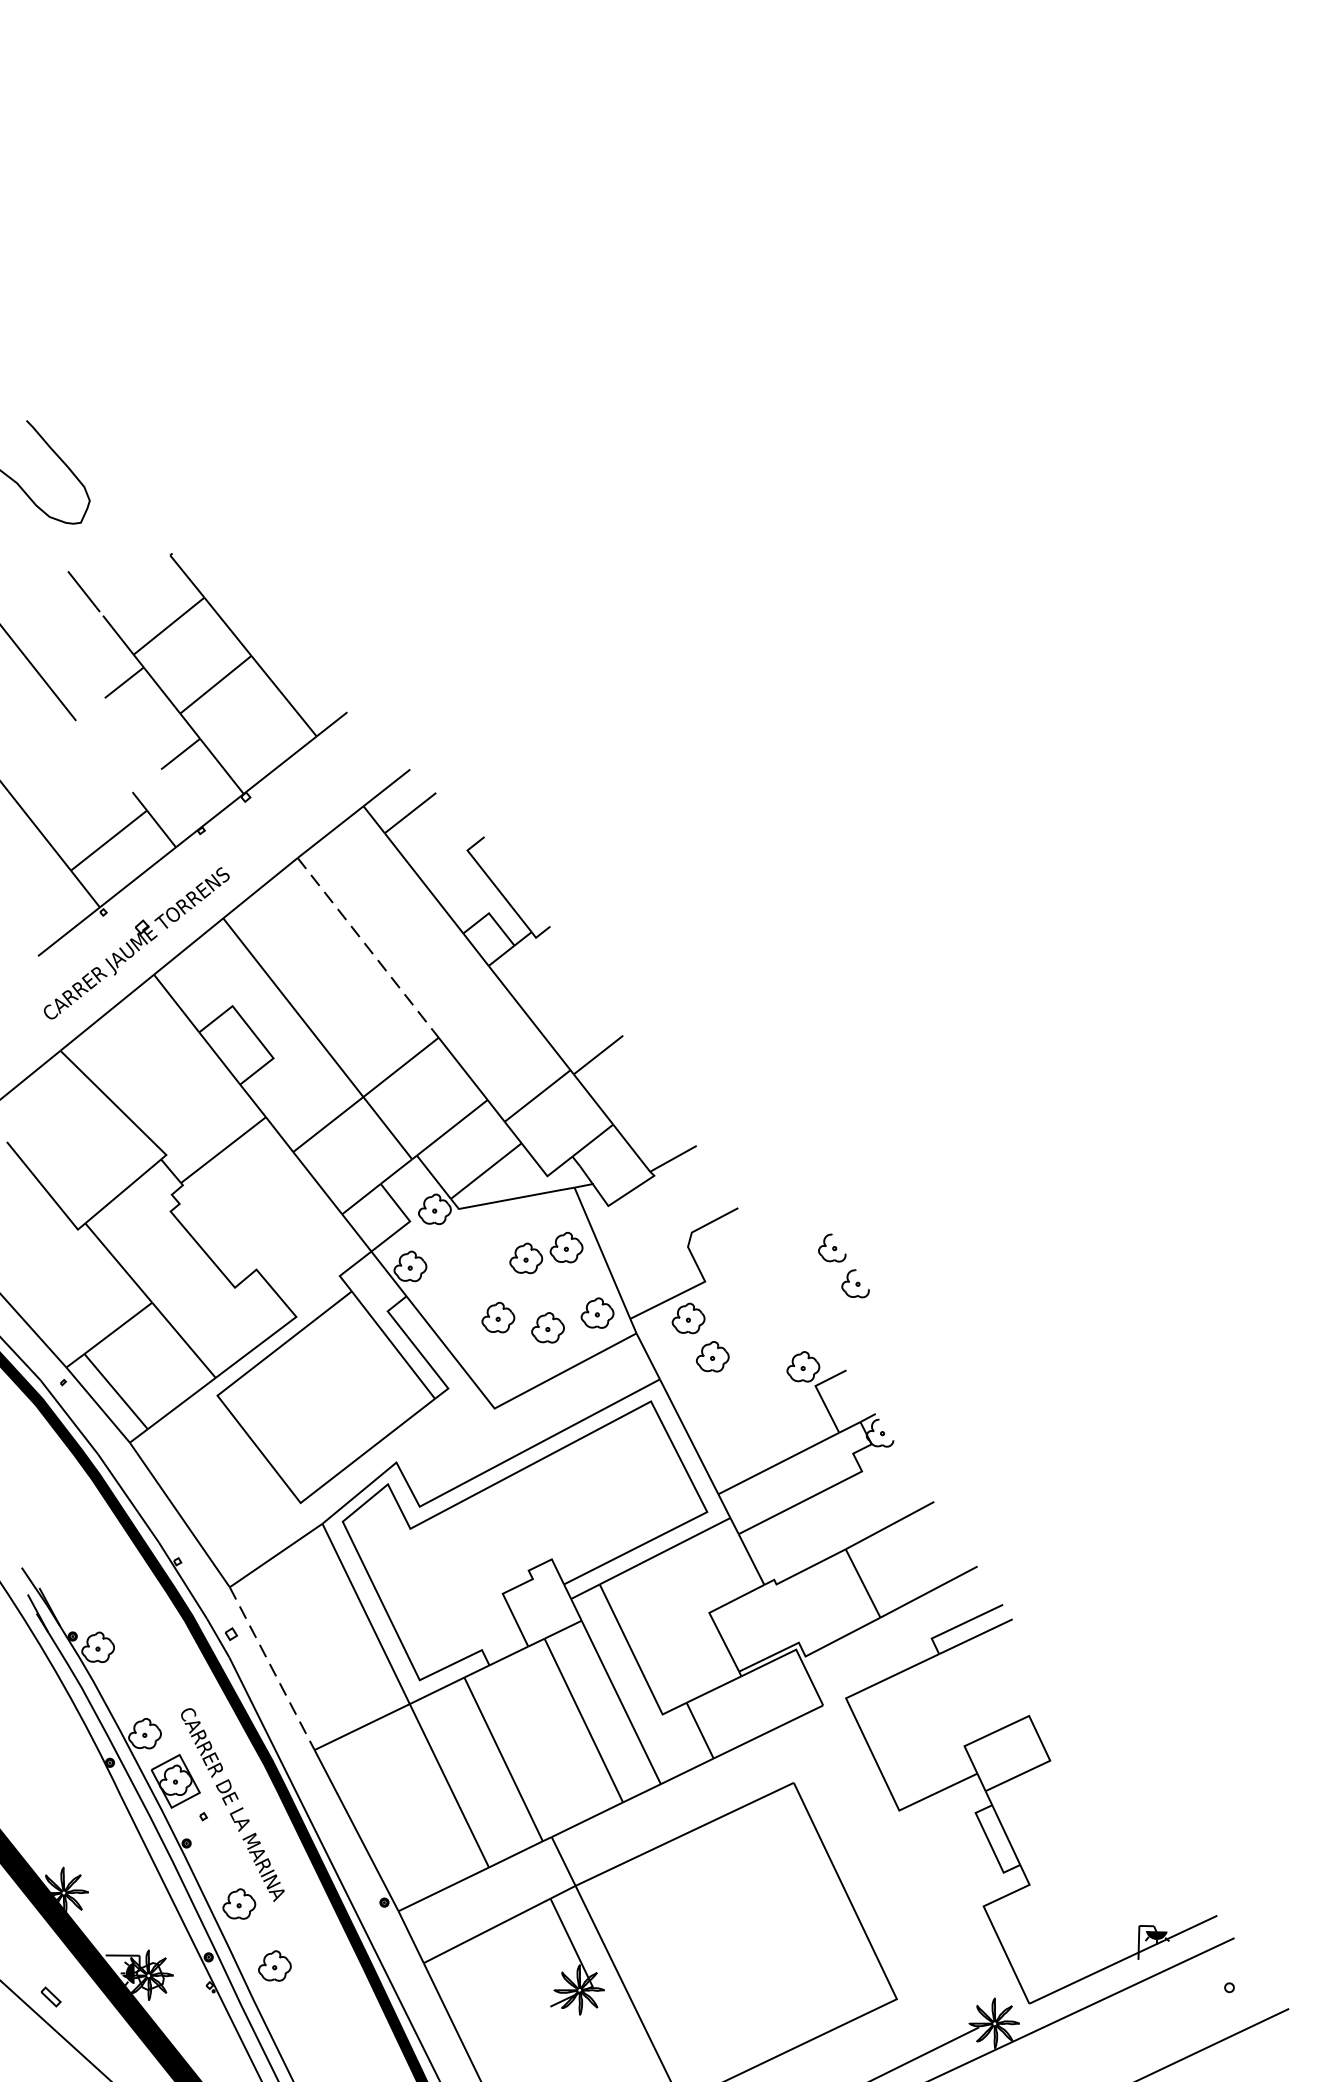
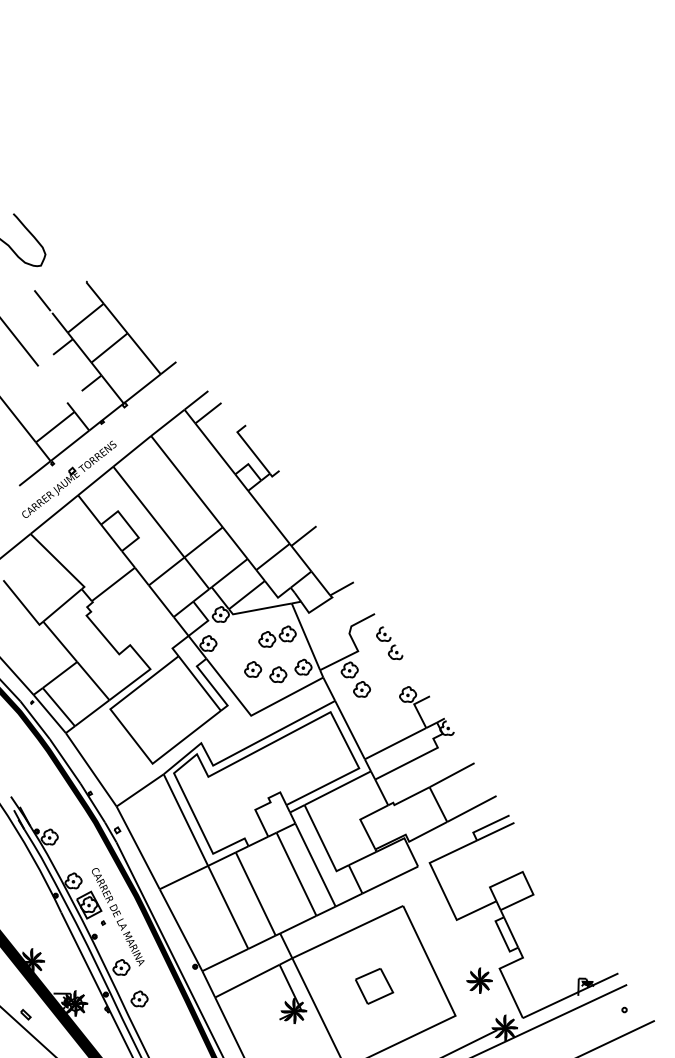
line: (369, 949) -> (187, 482), dashed -> solid
part: (843, 1266) -> (389, 643), moved
line: (272, 1667) -> (138, 847), dashed -> solid
part: (943, 1929) -> (479, 980), added
part: (737, 1941) -> (374, 986), added

